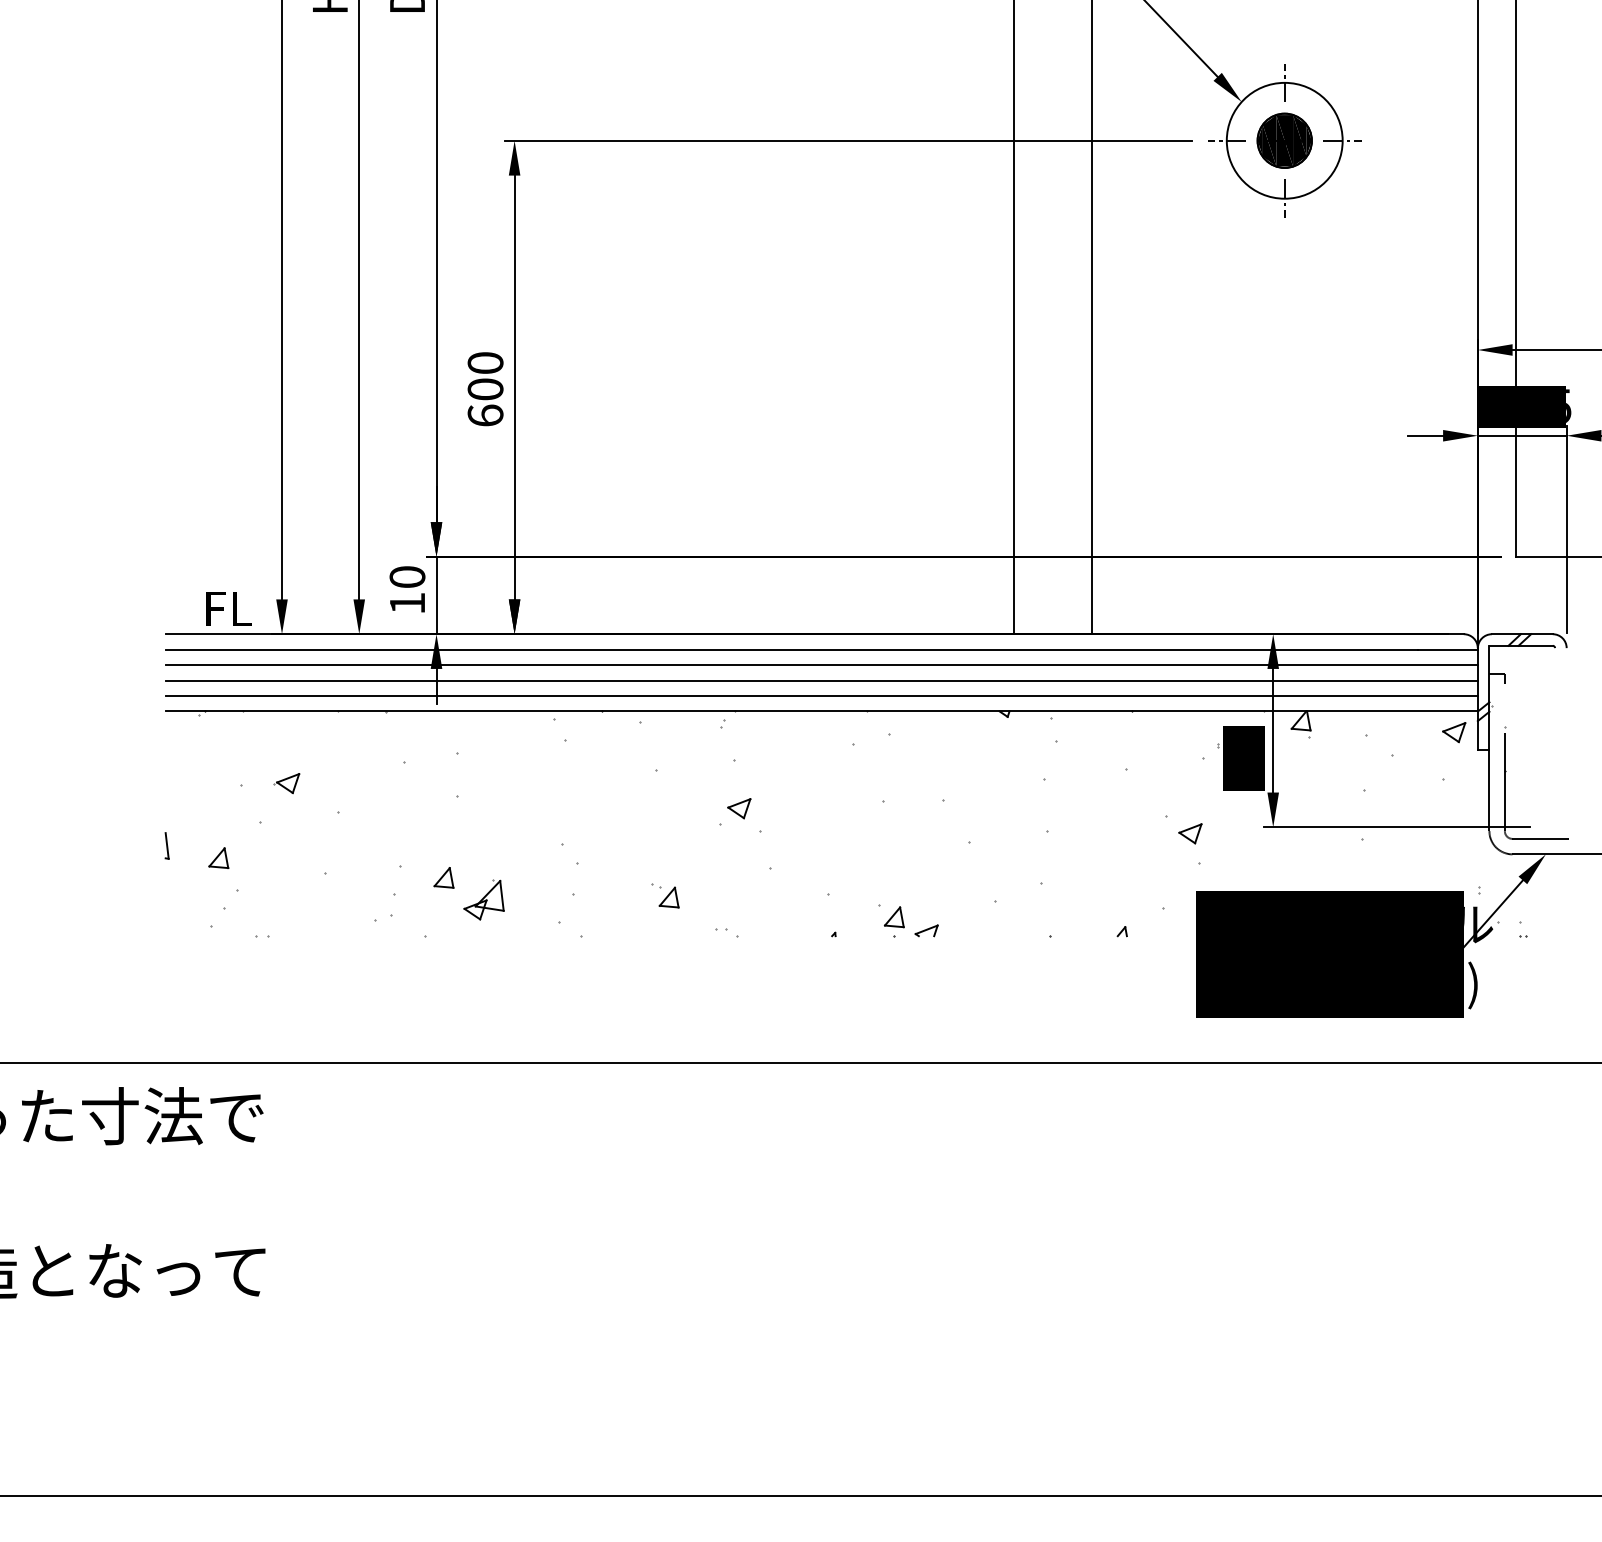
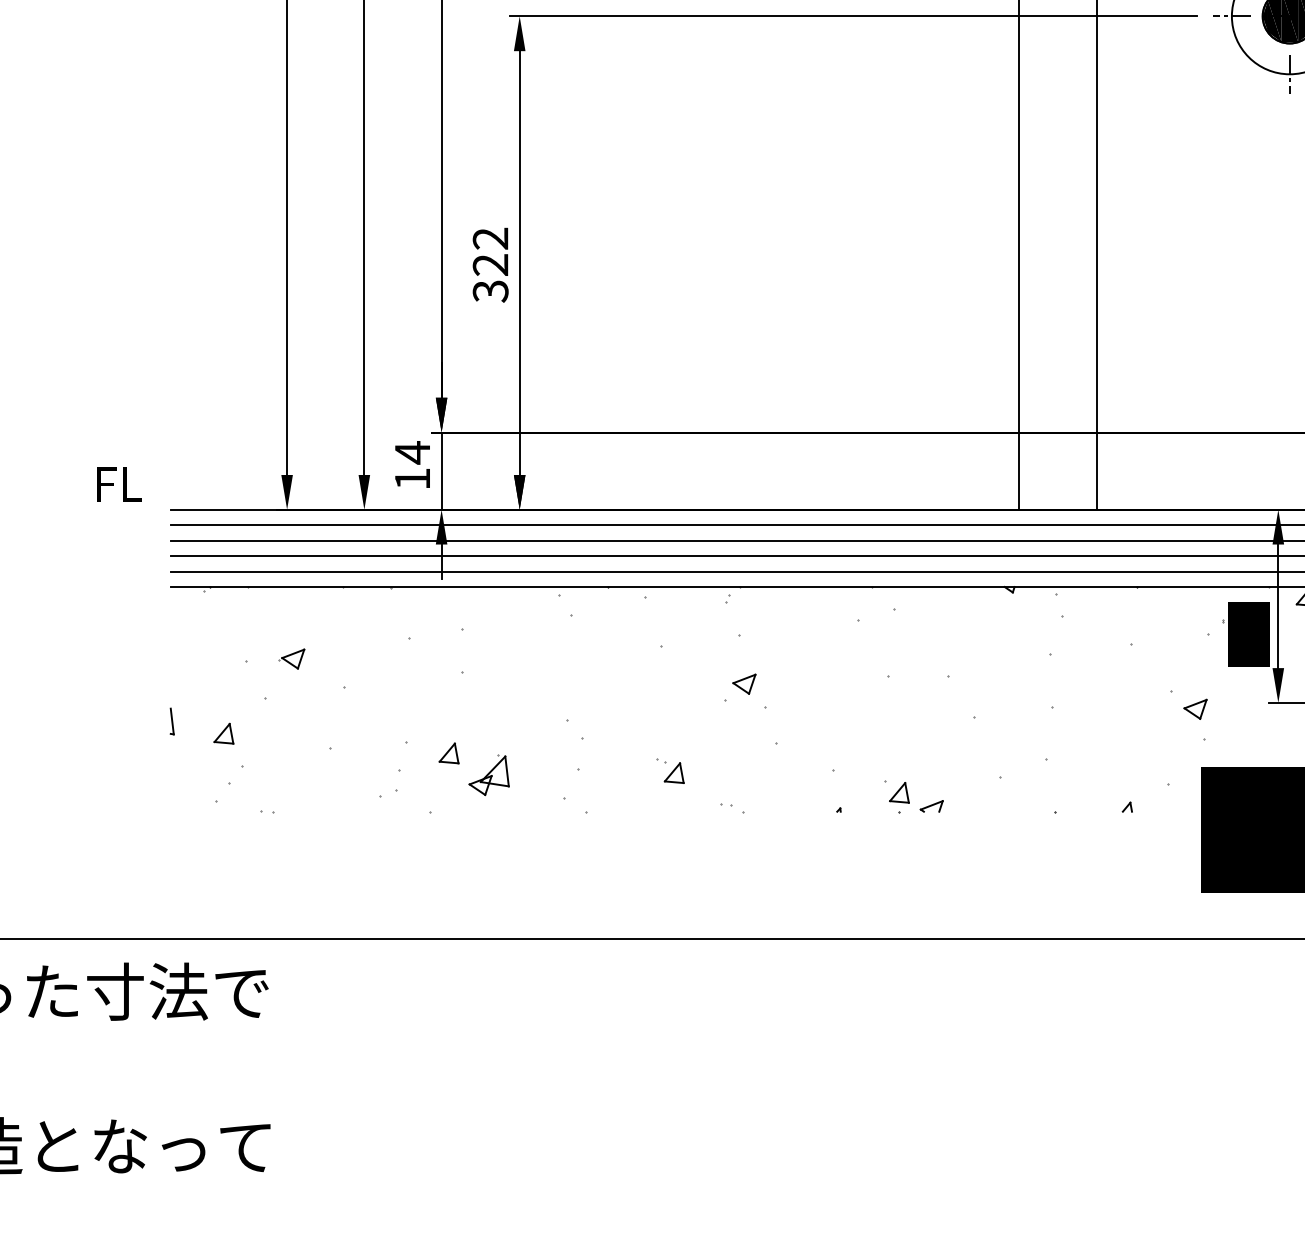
text: (485, 389) -> (490, 265), 600 -> 322
text: (407, 577) -> (412, 453), 10 -> 14
text: (228, 608) -> (118, 484), moved

